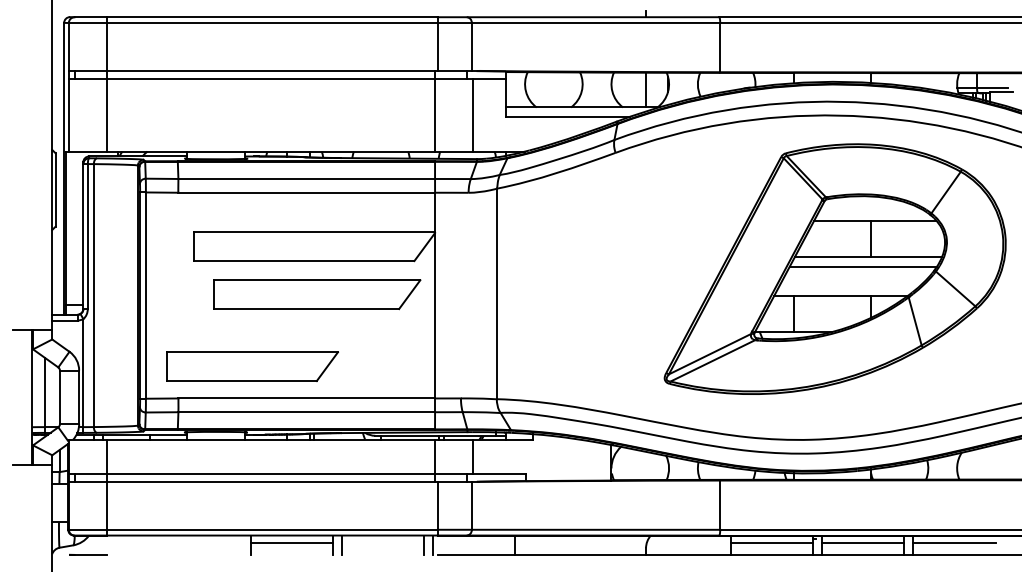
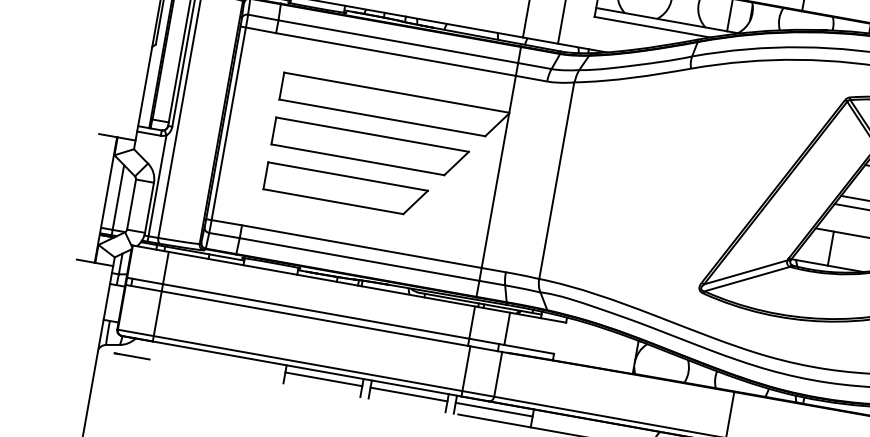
part: (317, 294) -> (370, 148), moved
part: (252, 366) -> (345, 189), moved
line: (382, 543) -> (408, 394), added
line: (474, 543) -> (494, 409), added

